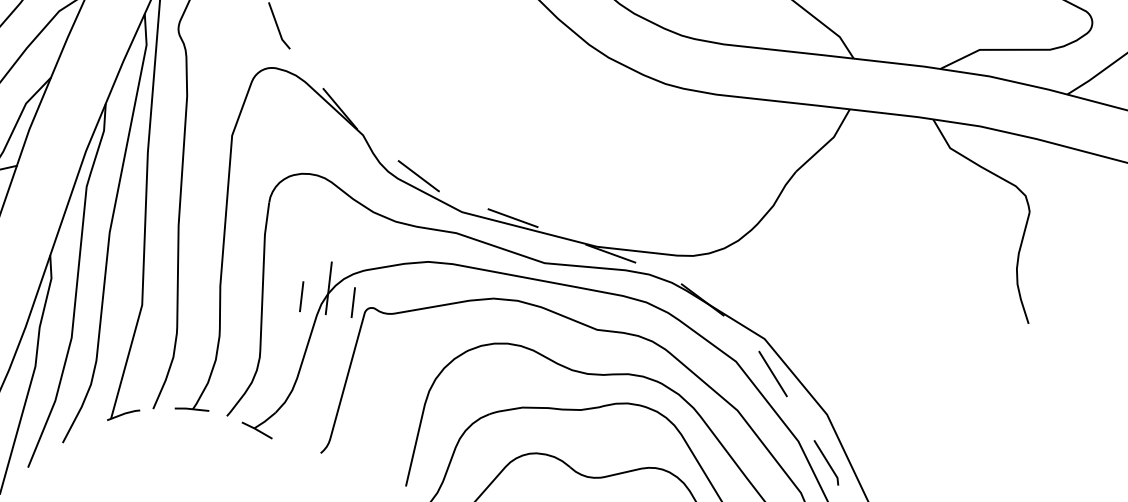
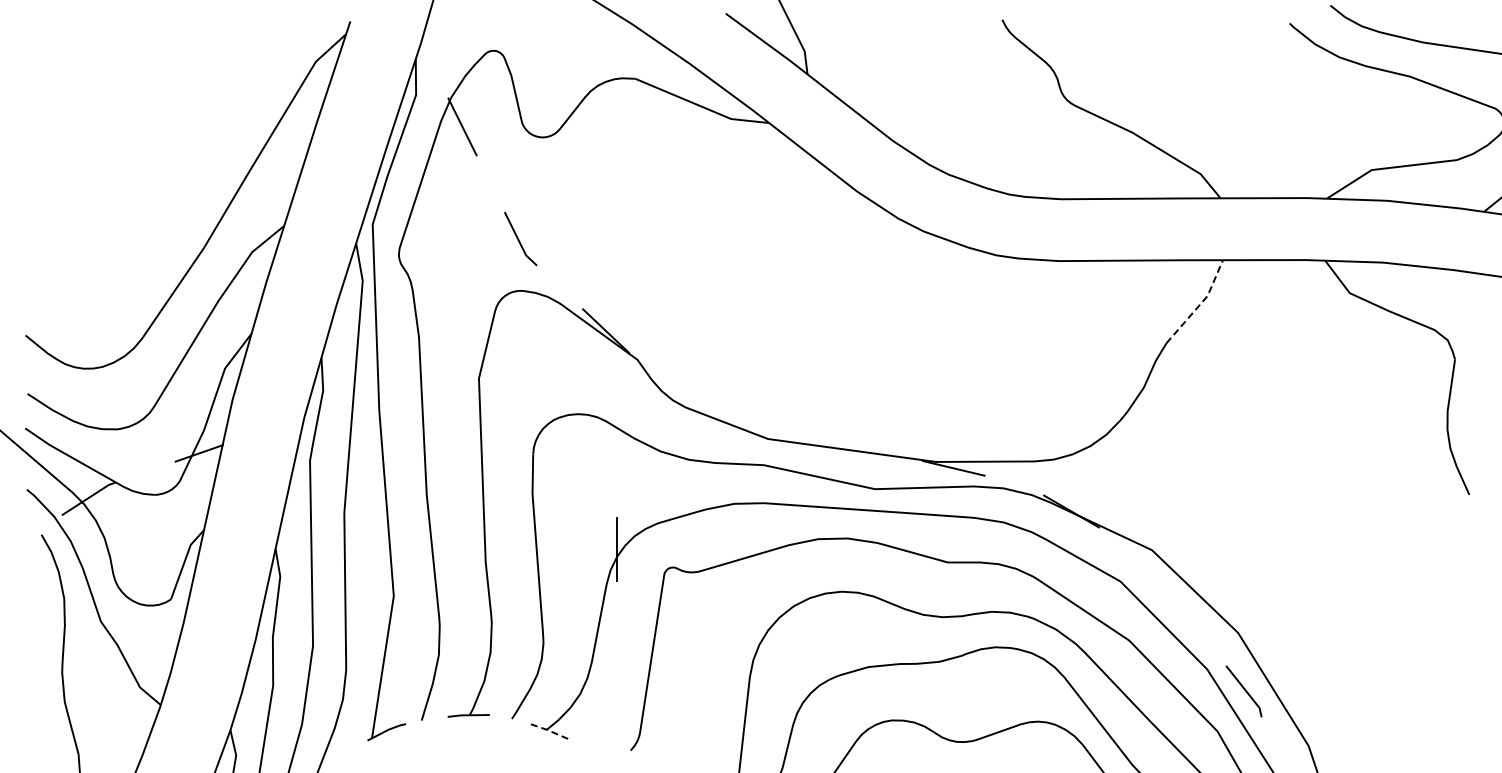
line: (827, 143) -> (1200, 304), solid -> dashed
line: (418, 176) -> (710, 401), removed
line: (513, 217) -> (830, 438), removed
line: (301, 296) -> (585, 563), removed
line: (352, 302) -> (648, 563), removed
line: (772, 374) -> (1166, 591), removed
line: (256, 430) -> (549, 731), solid -> dashed

